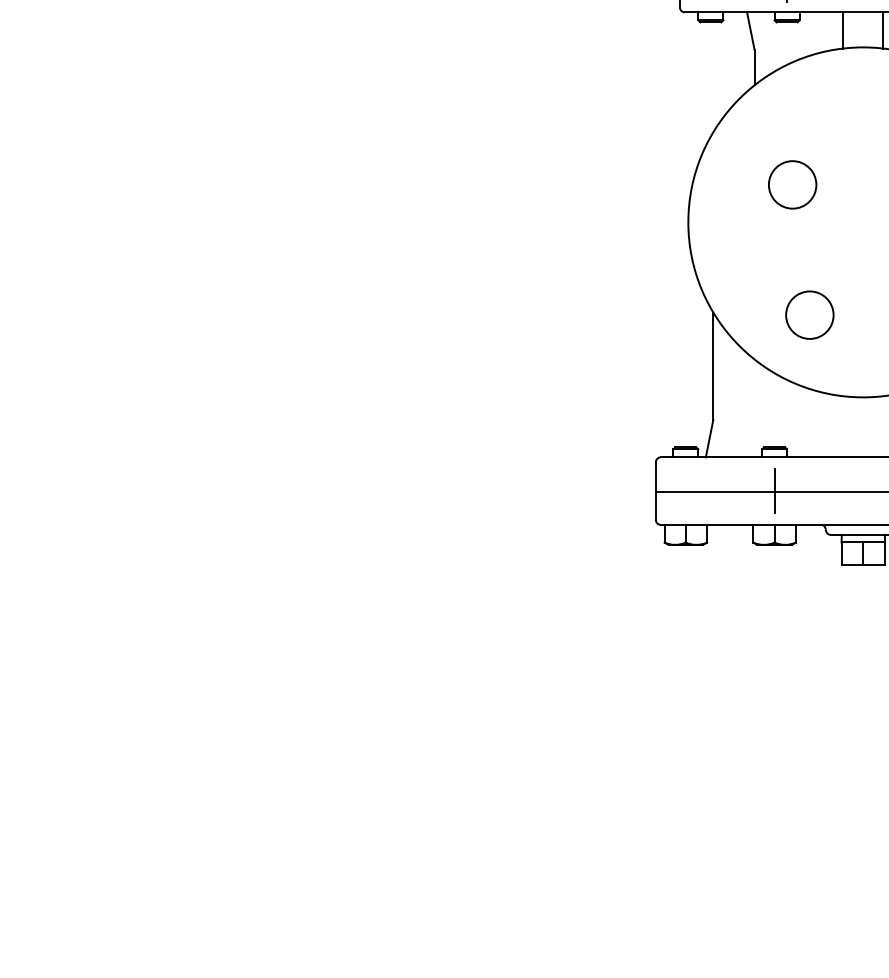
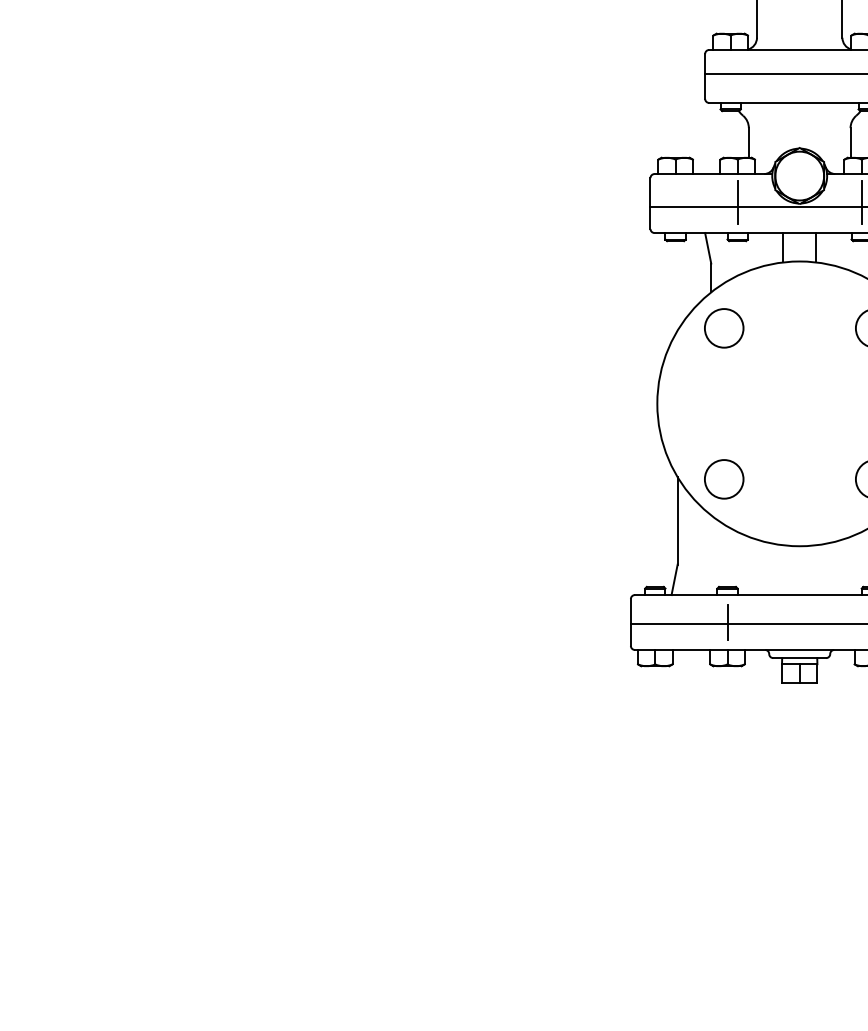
circle: (793, 185) -> (724, 328), moved
circle: (810, 315) -> (724, 479), moved

